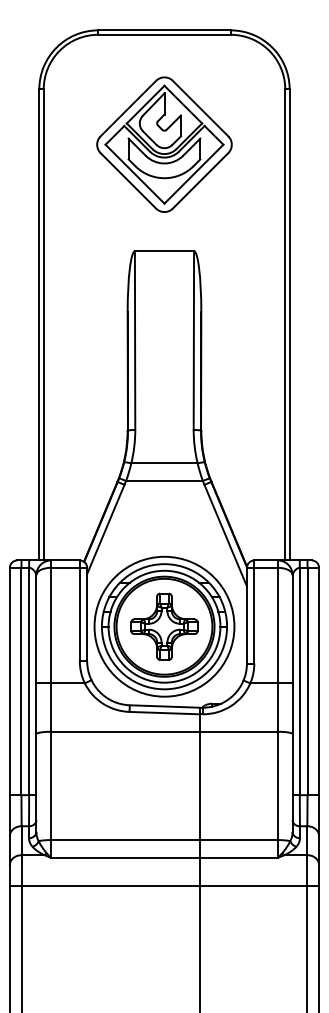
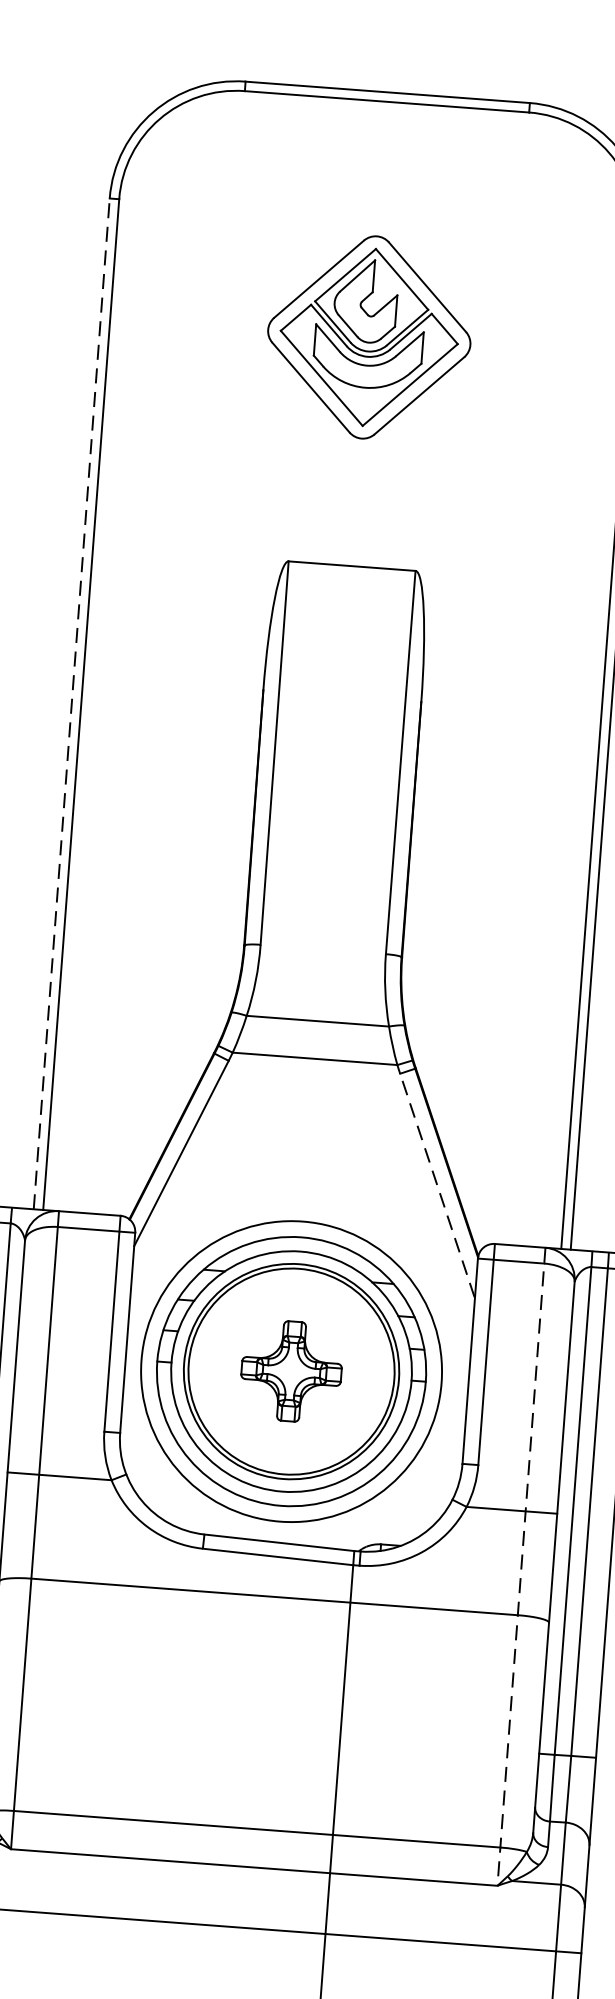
part: (164, 144) -> (369, 337), size x0.7
line: (39, 324) -> (72, 703), solid -> dashed
line: (225, 535) -> (437, 1185), solid -> dashed
part: (164, 626) -> (291, 1371), size x0.7
line: (277, 709) -> (520, 1567), solid -> dashed

